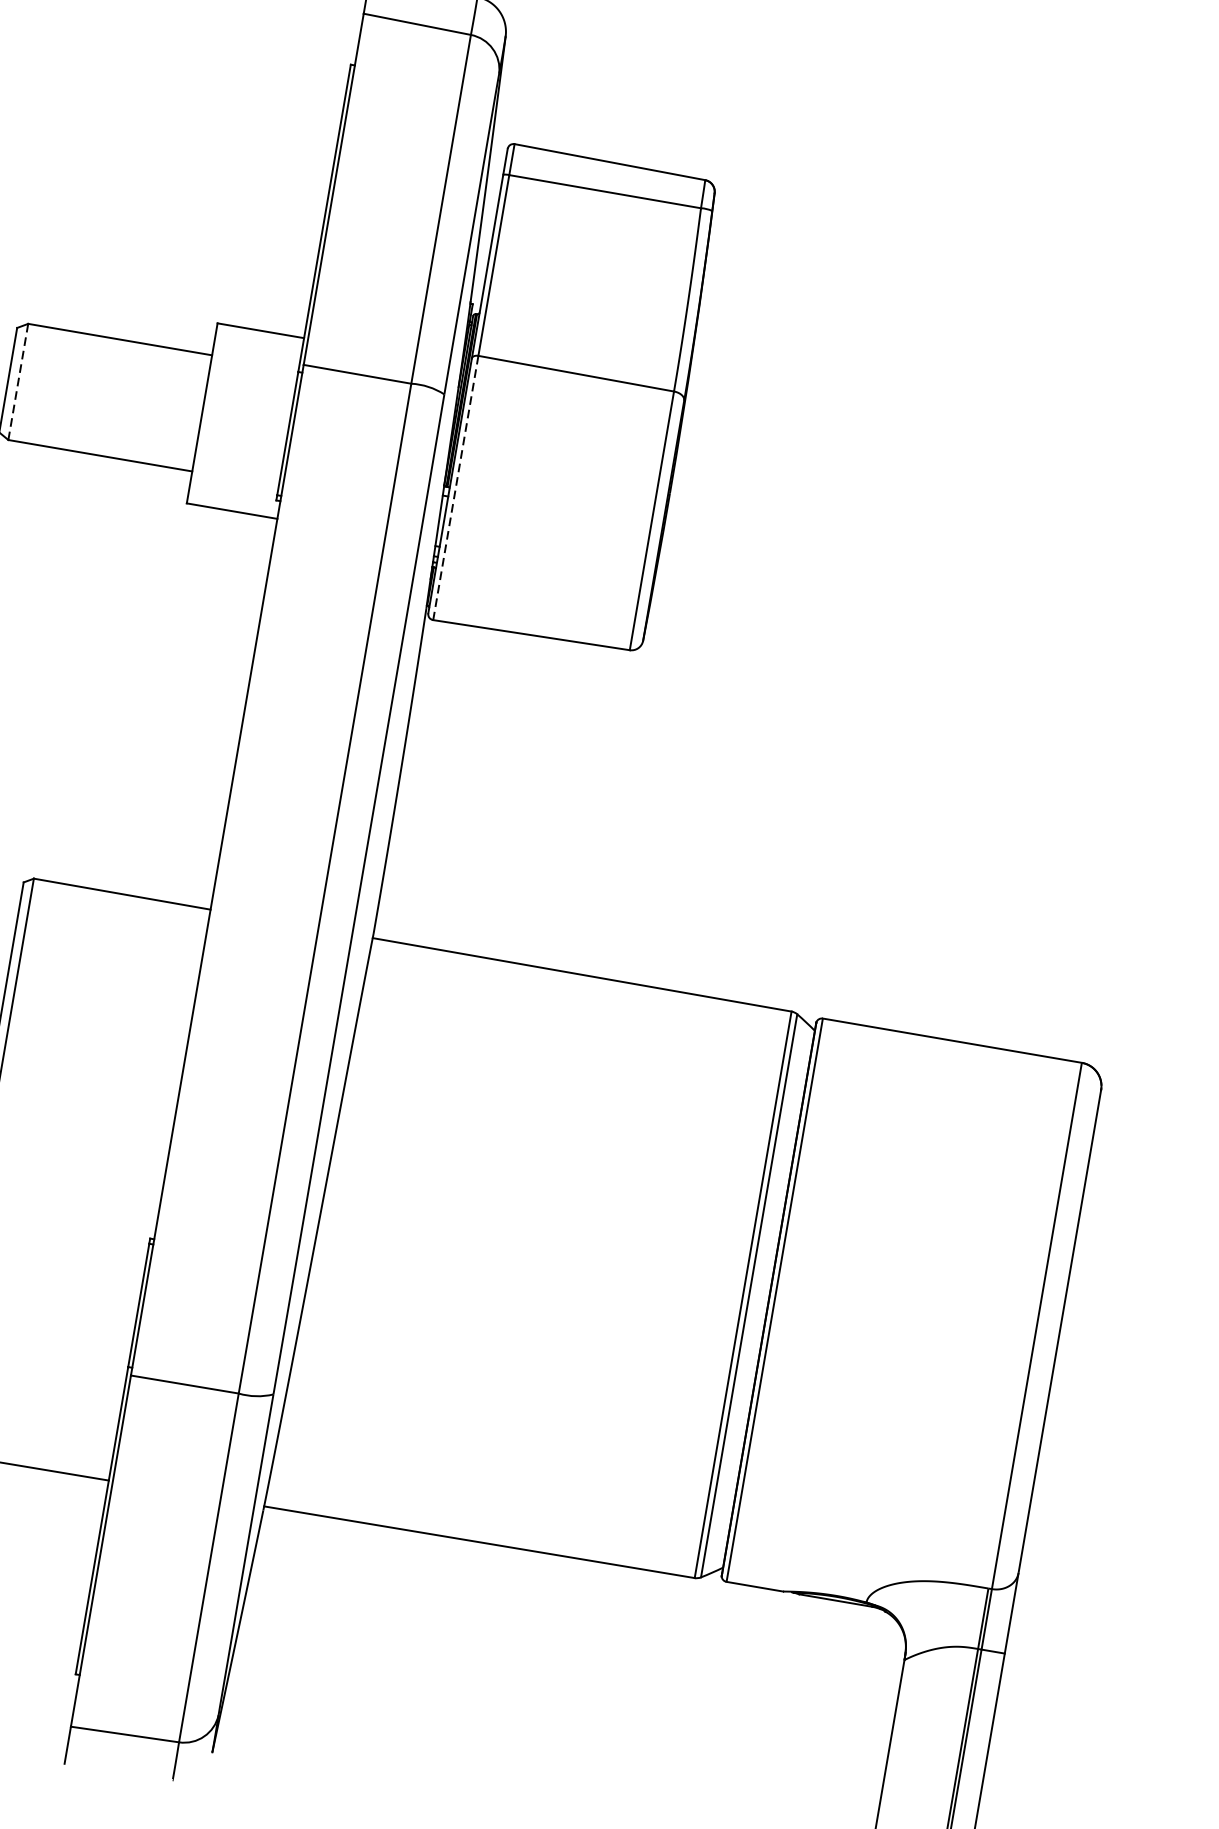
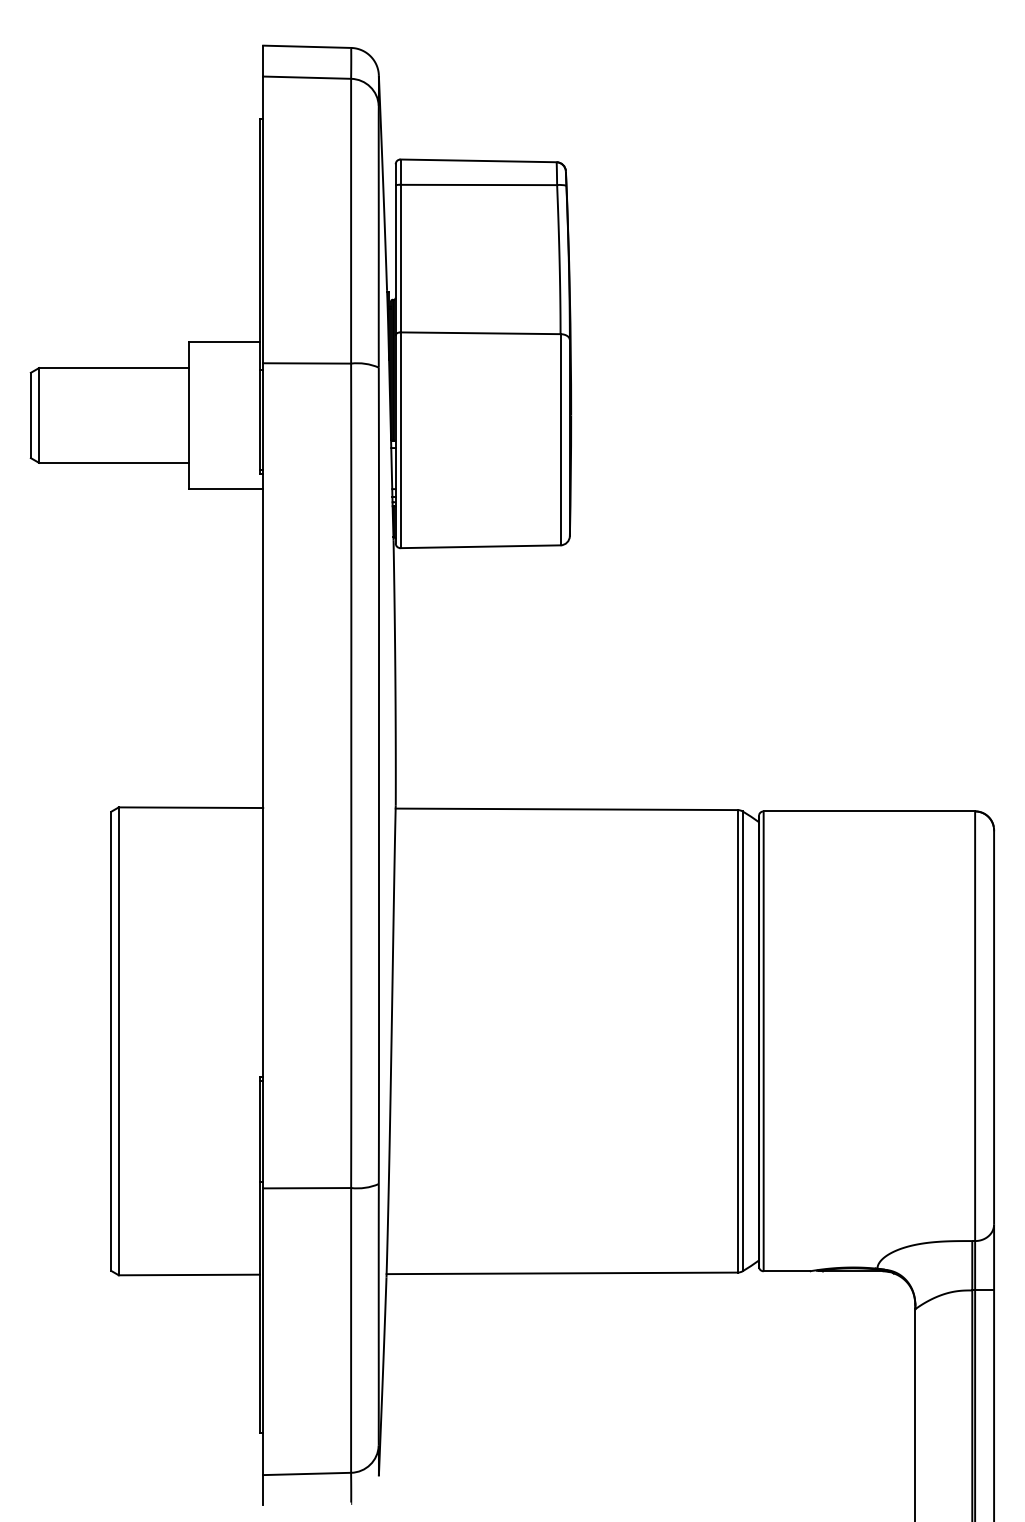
line: (18, 382) -> (39, 415), dashed -> solid
line: (455, 488) -> (400, 440), dashed -> solid

